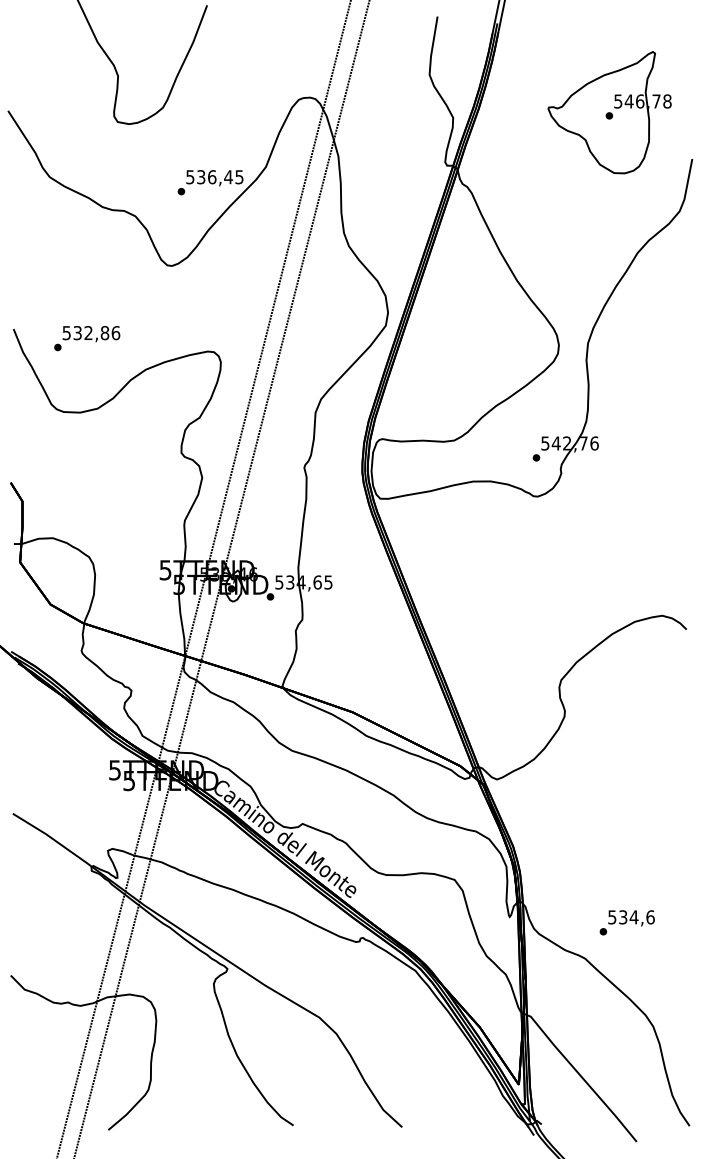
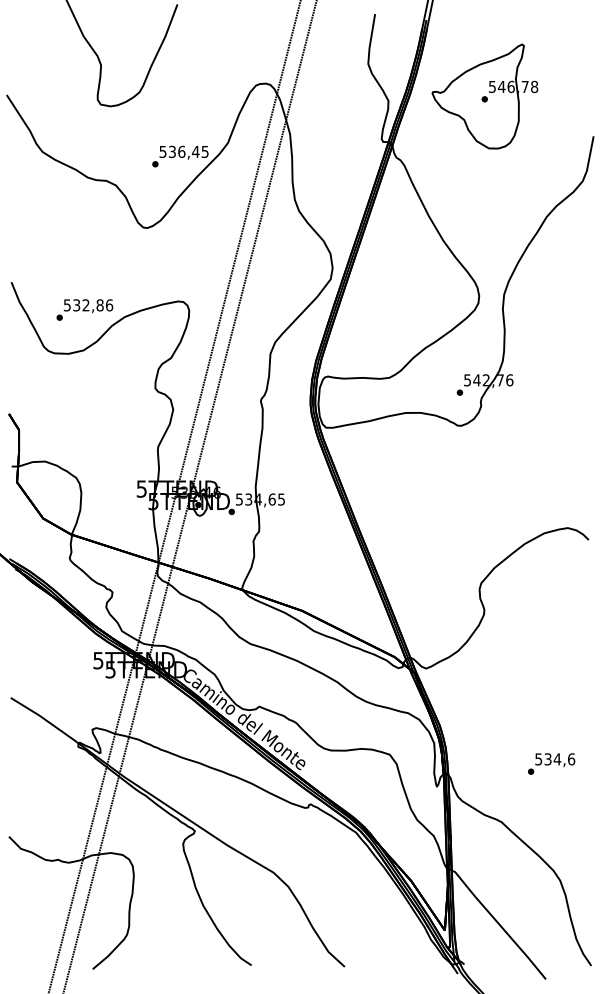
part: (609, 112) -> (484, 96), moved
text: (87, 338) -> (85, 309), moved
text: (626, 922) -> (550, 763), moved

